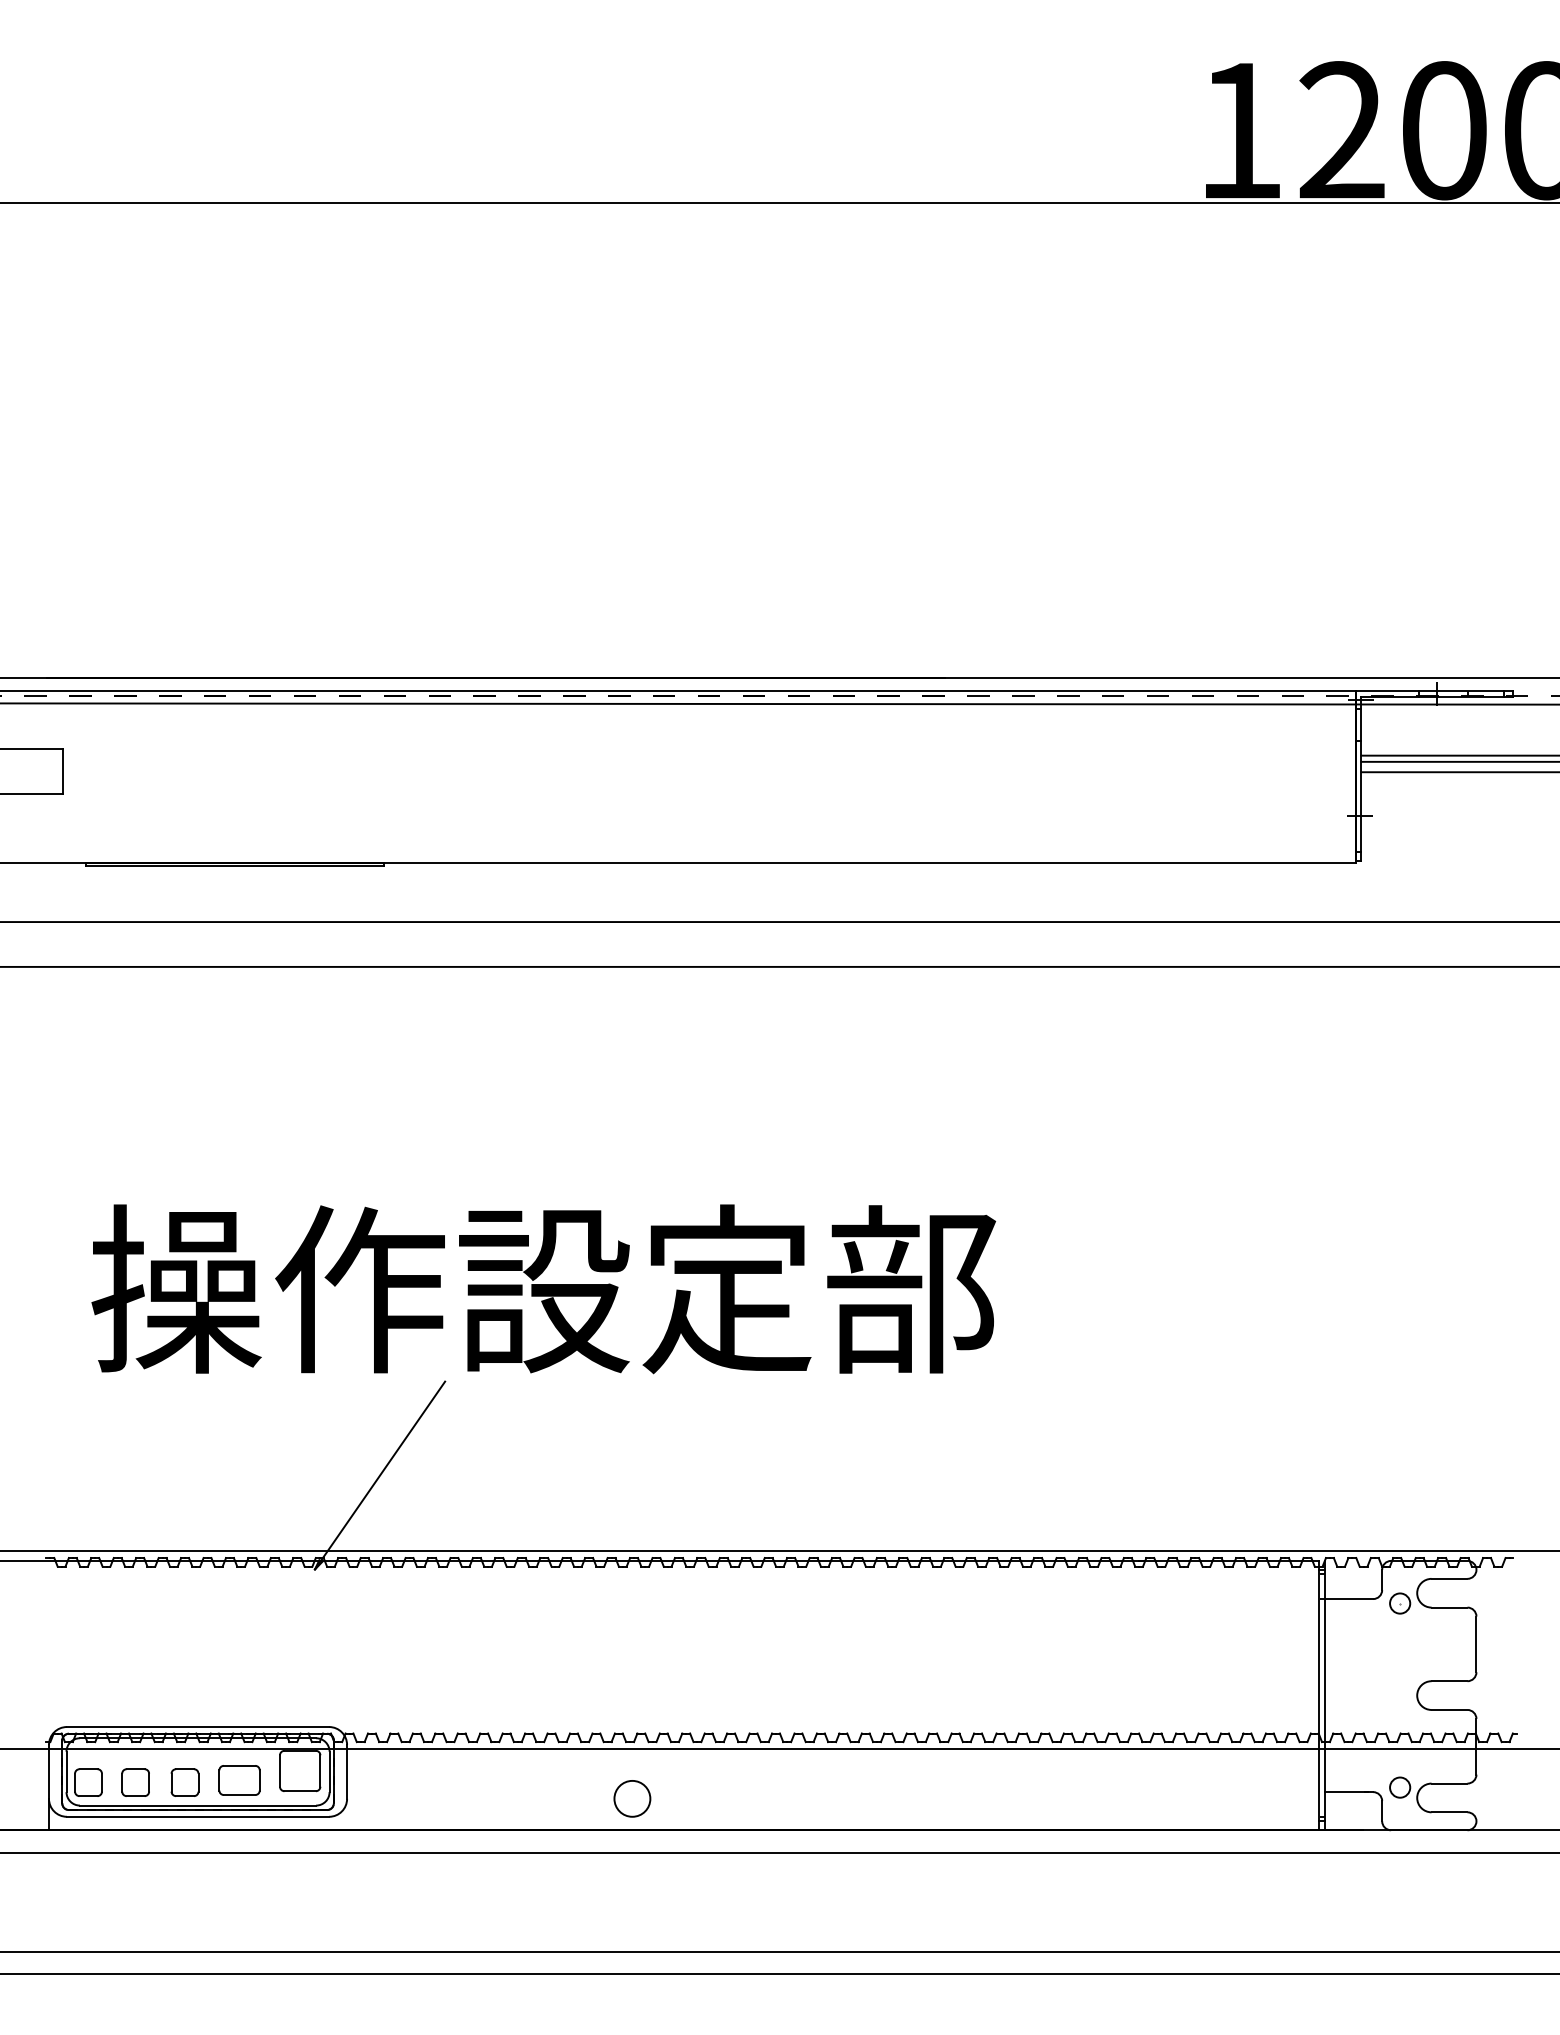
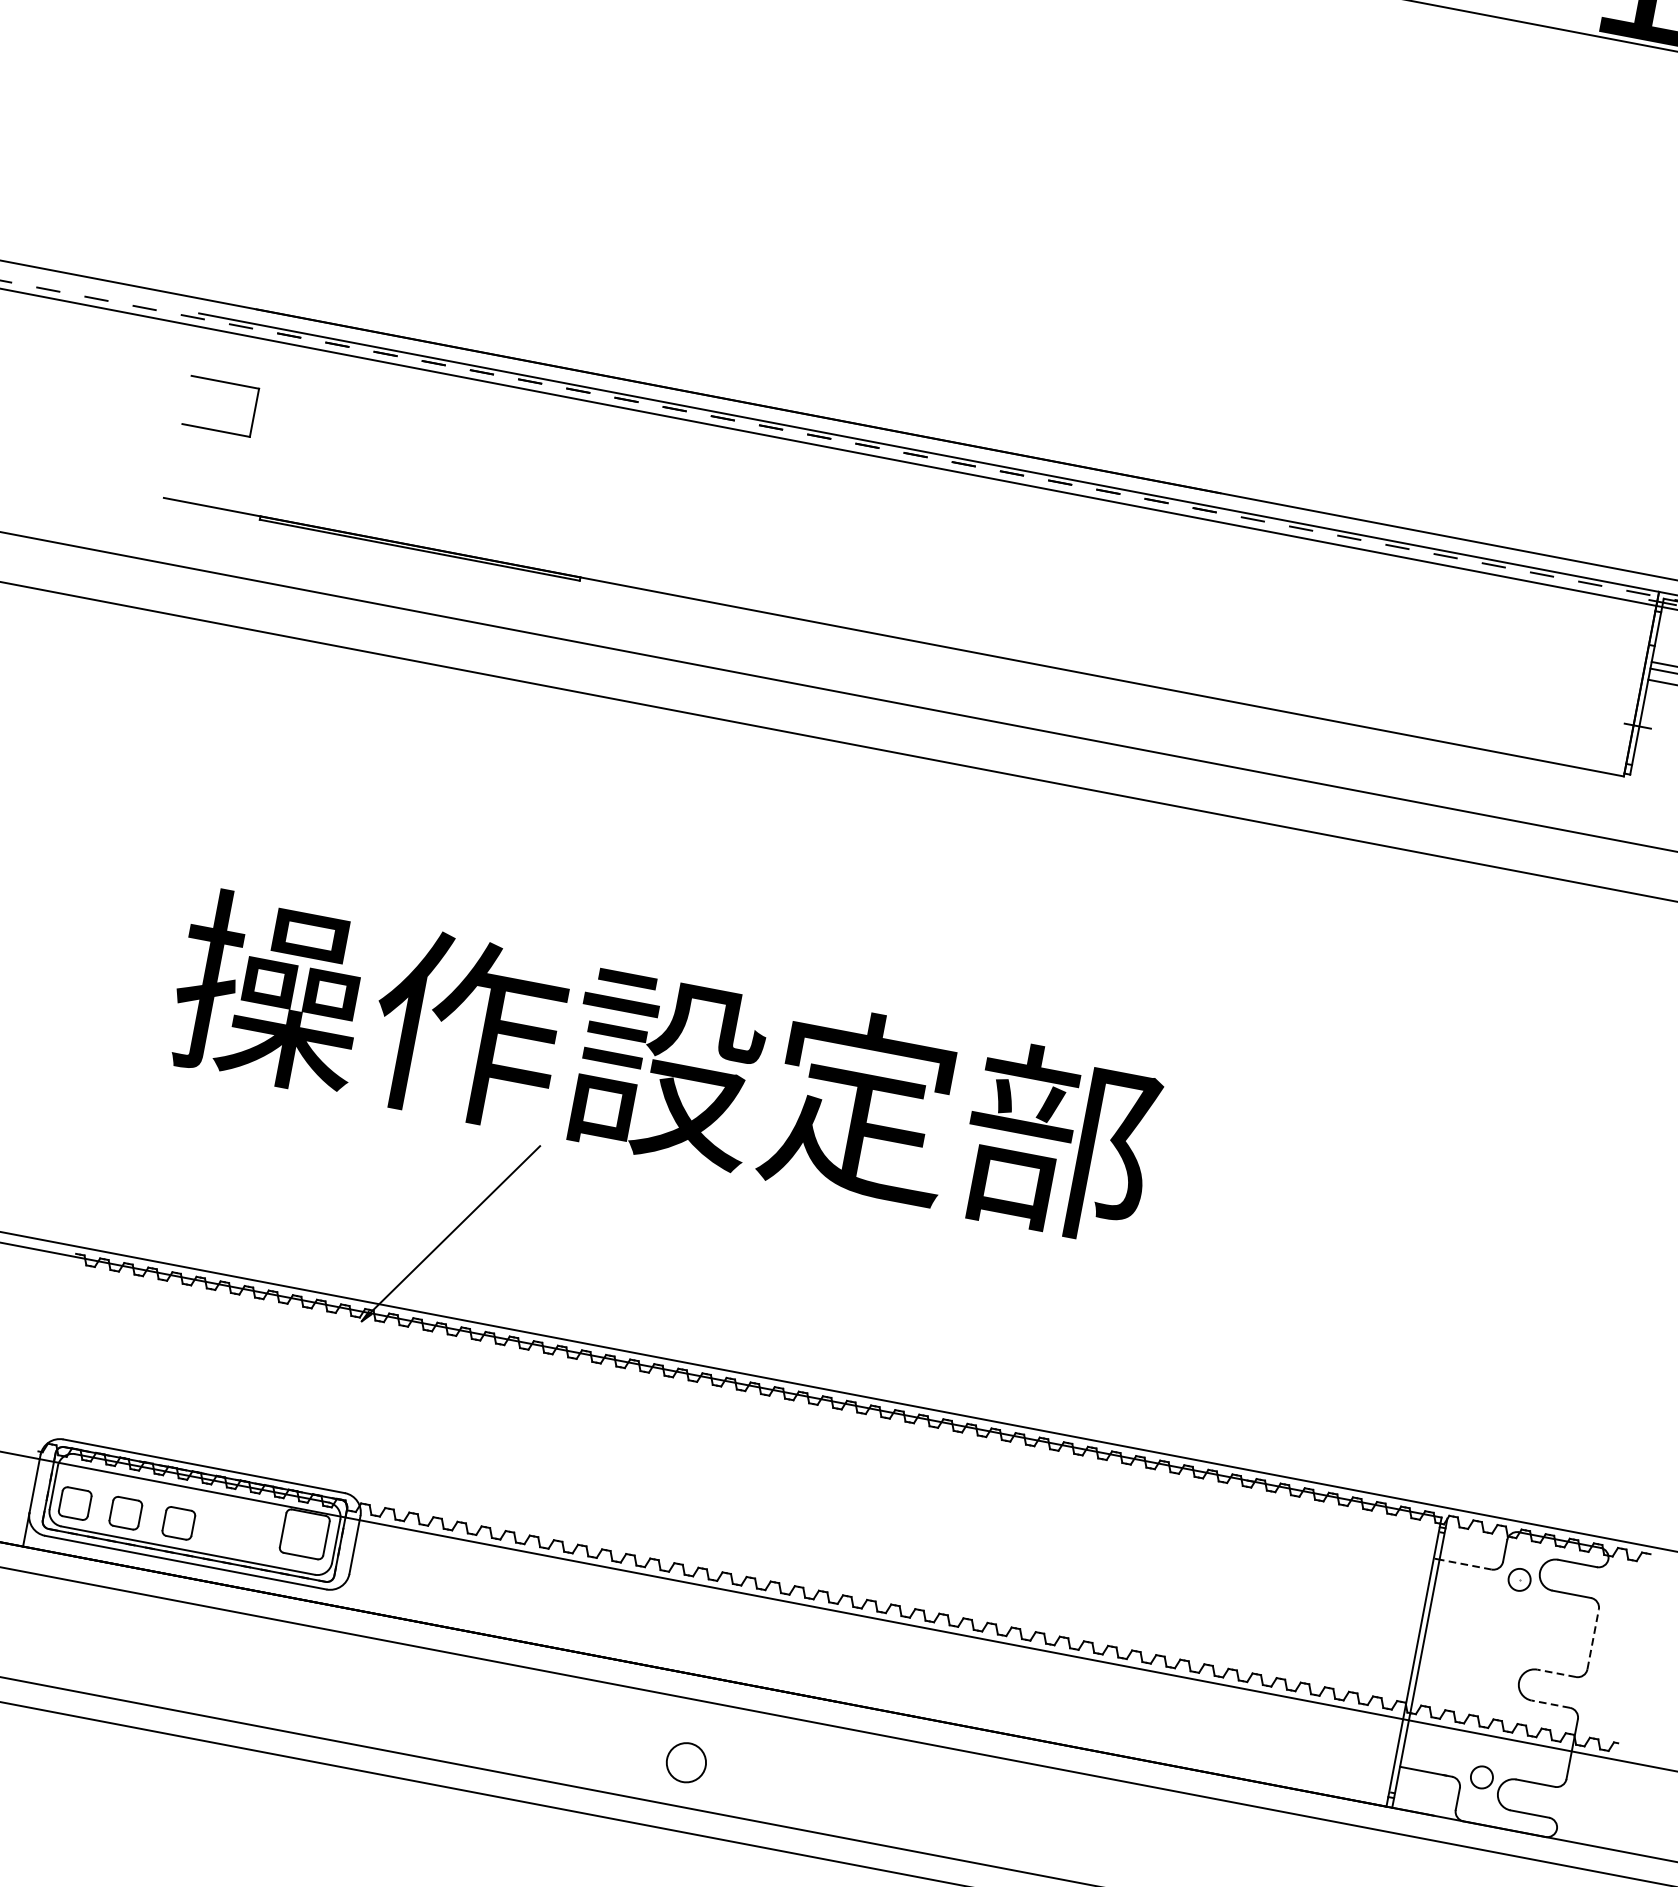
line: (1348, 1599) -> (1465, 1564), solid -> dashed
line: (1476, 1644) -> (1593, 1639), solid -> dashed
line: (1449, 1681) -> (1556, 1673), solid -> dashed
line: (1449, 1709) -> (1550, 1703), solid -> dashed
part: (239, 1780) -> (237, 1532), removed
circle: (632, 1798) -> (686, 1762), moved

